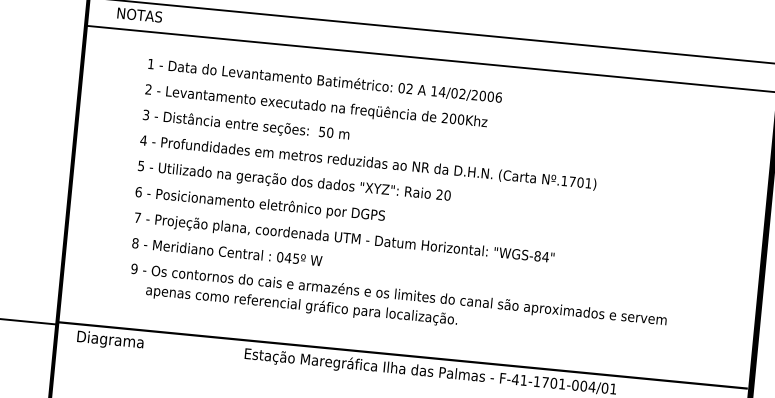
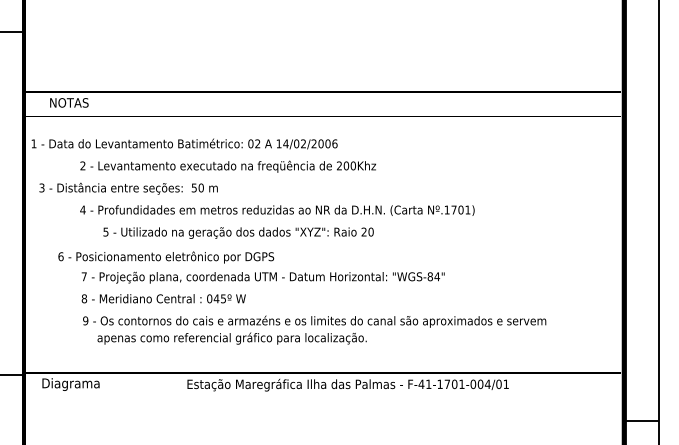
text: (325, 80) -> (184, 143), moved
text: (246, 125) -> (128, 188), moved
text: (294, 181) -> (238, 232), moved
text: (260, 204) -> (166, 257), moved

